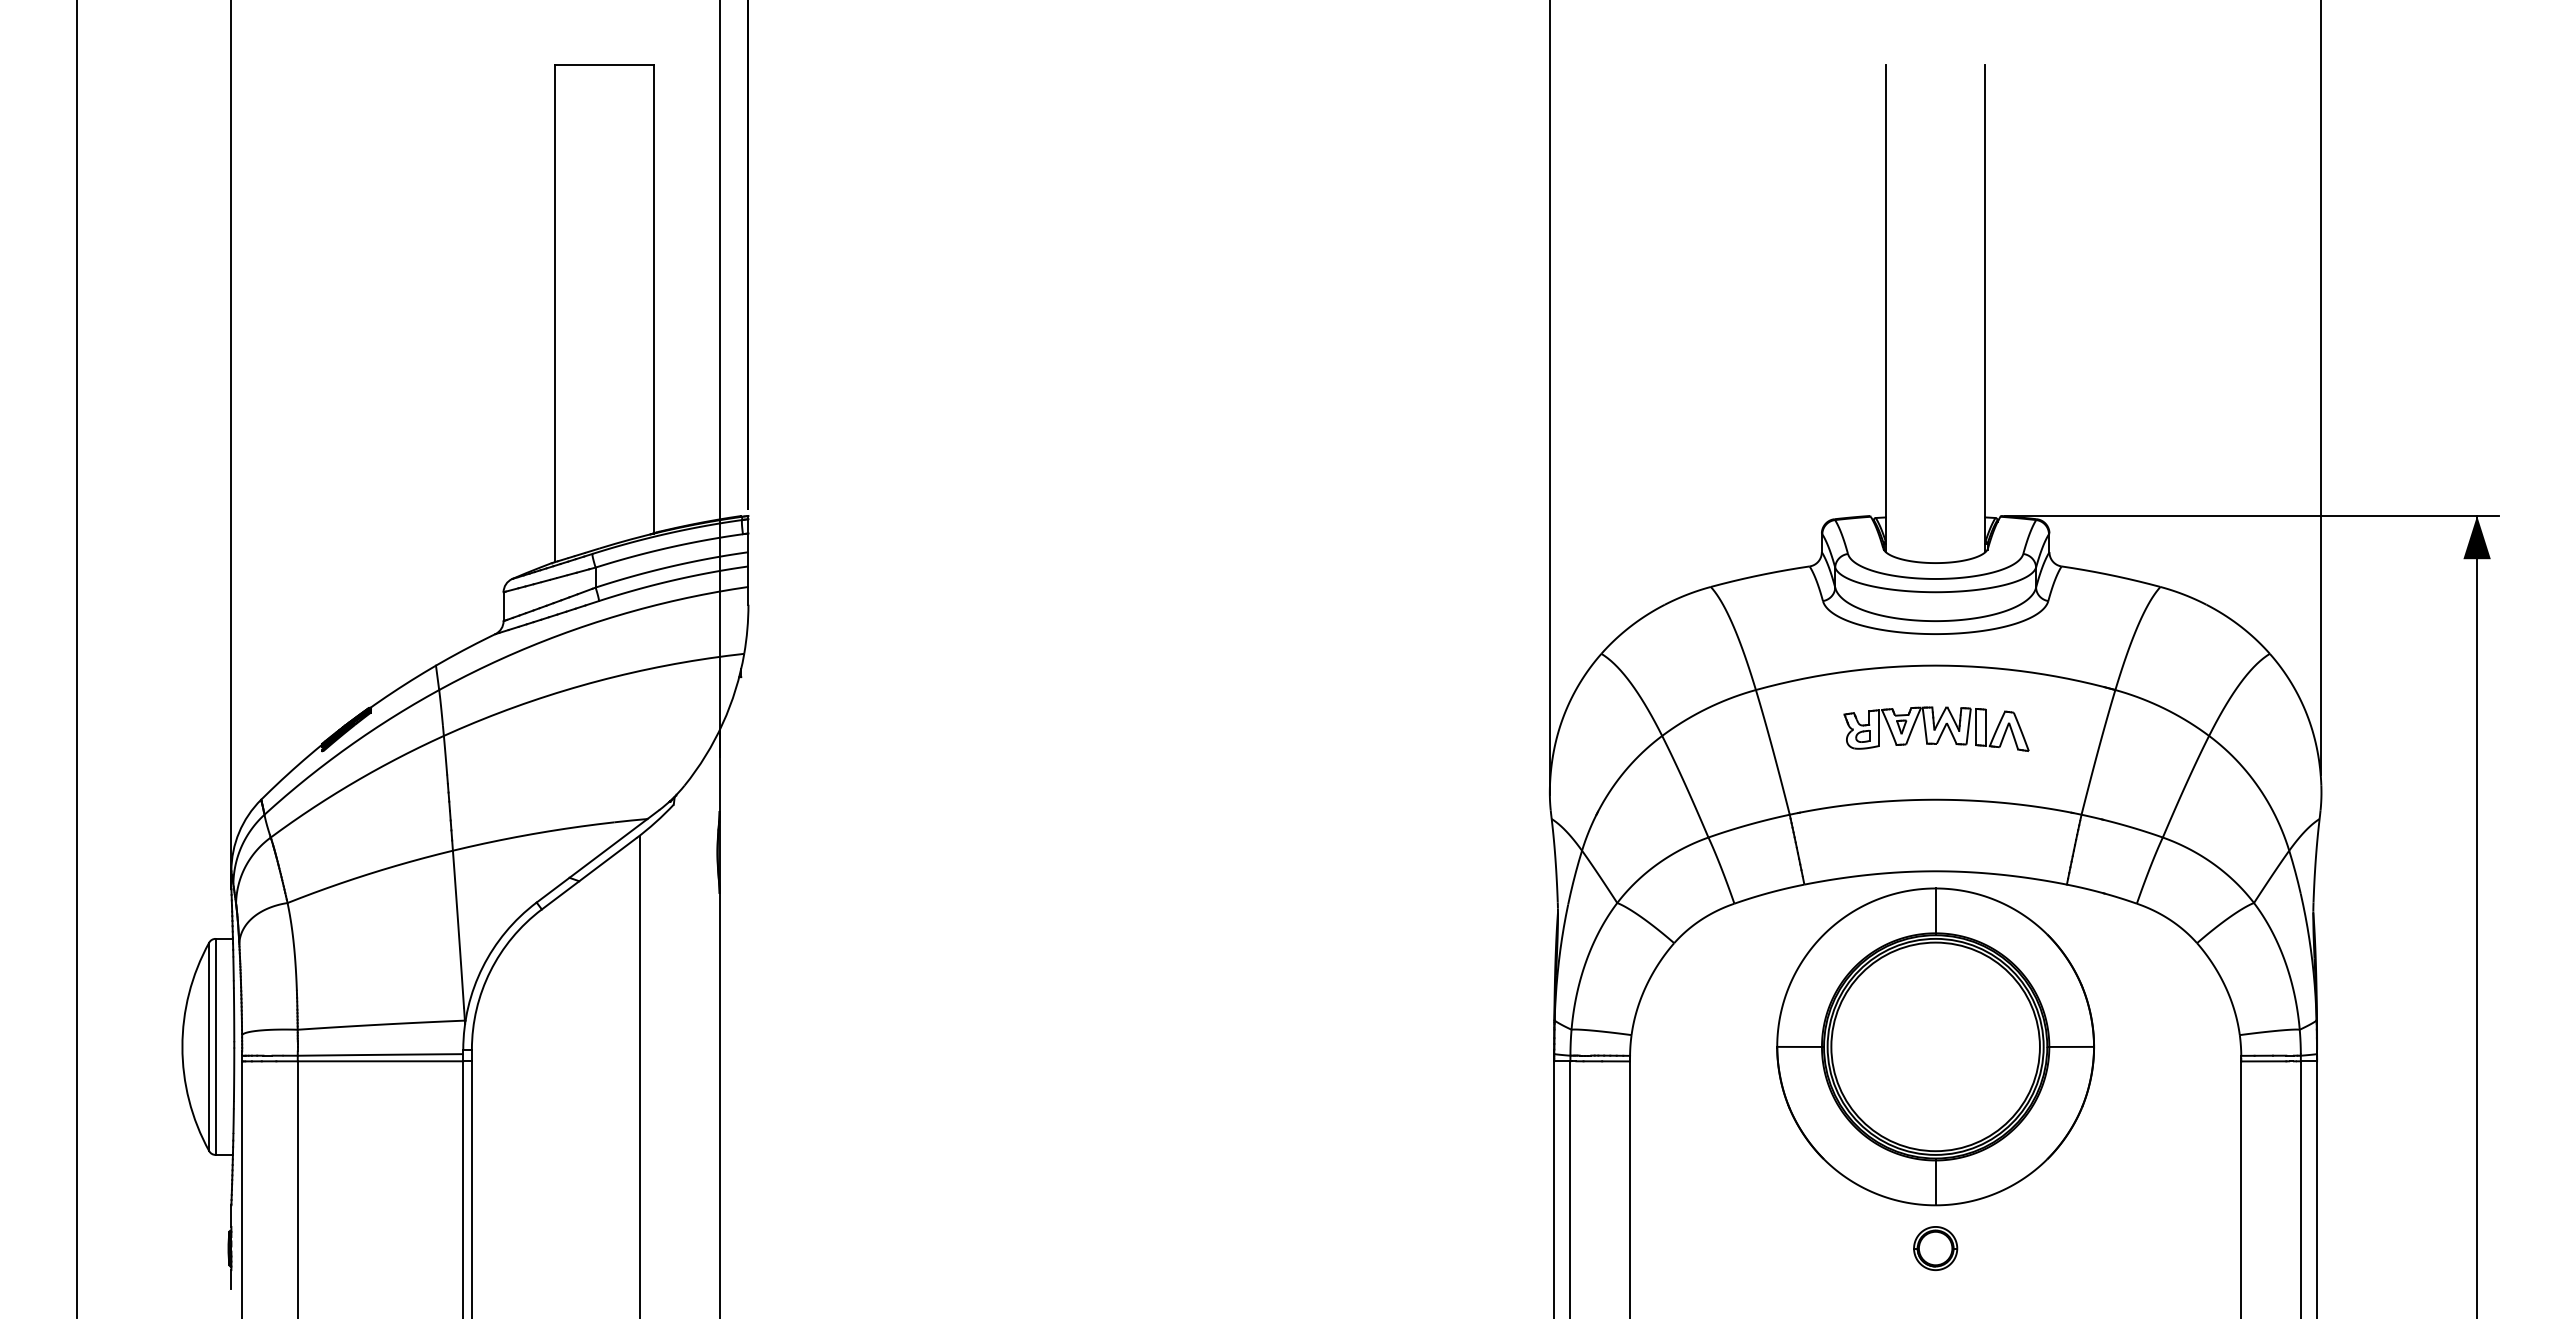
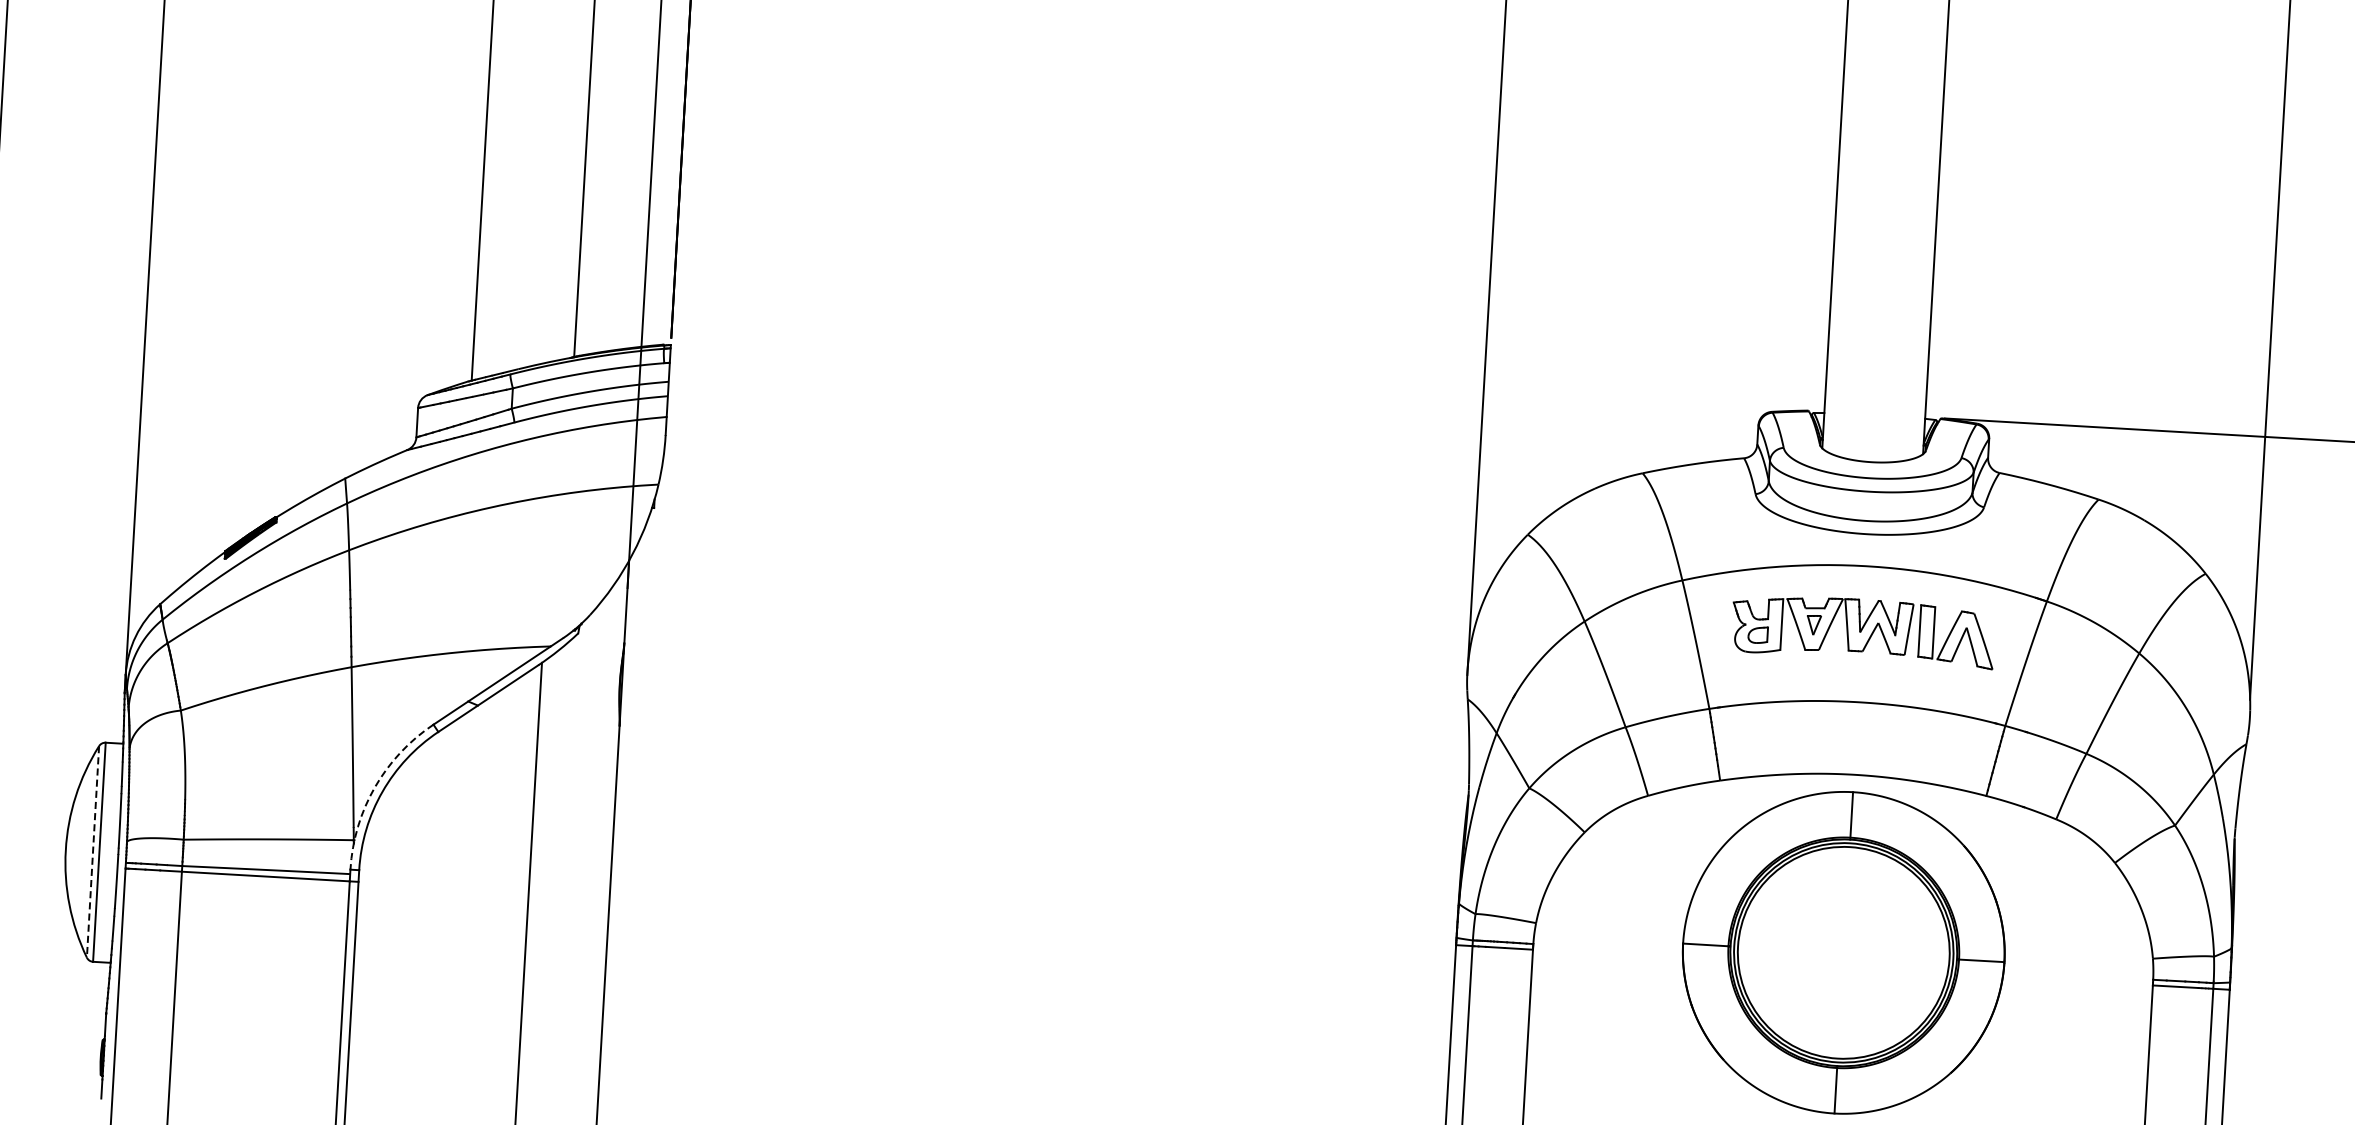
part: (1936, 728) -> (1863, 630), size x1.4
arc: (482, 967) -> (374, 787), solid -> dashed
line: (209, 1047) -> (93, 852), solid -> dashed

